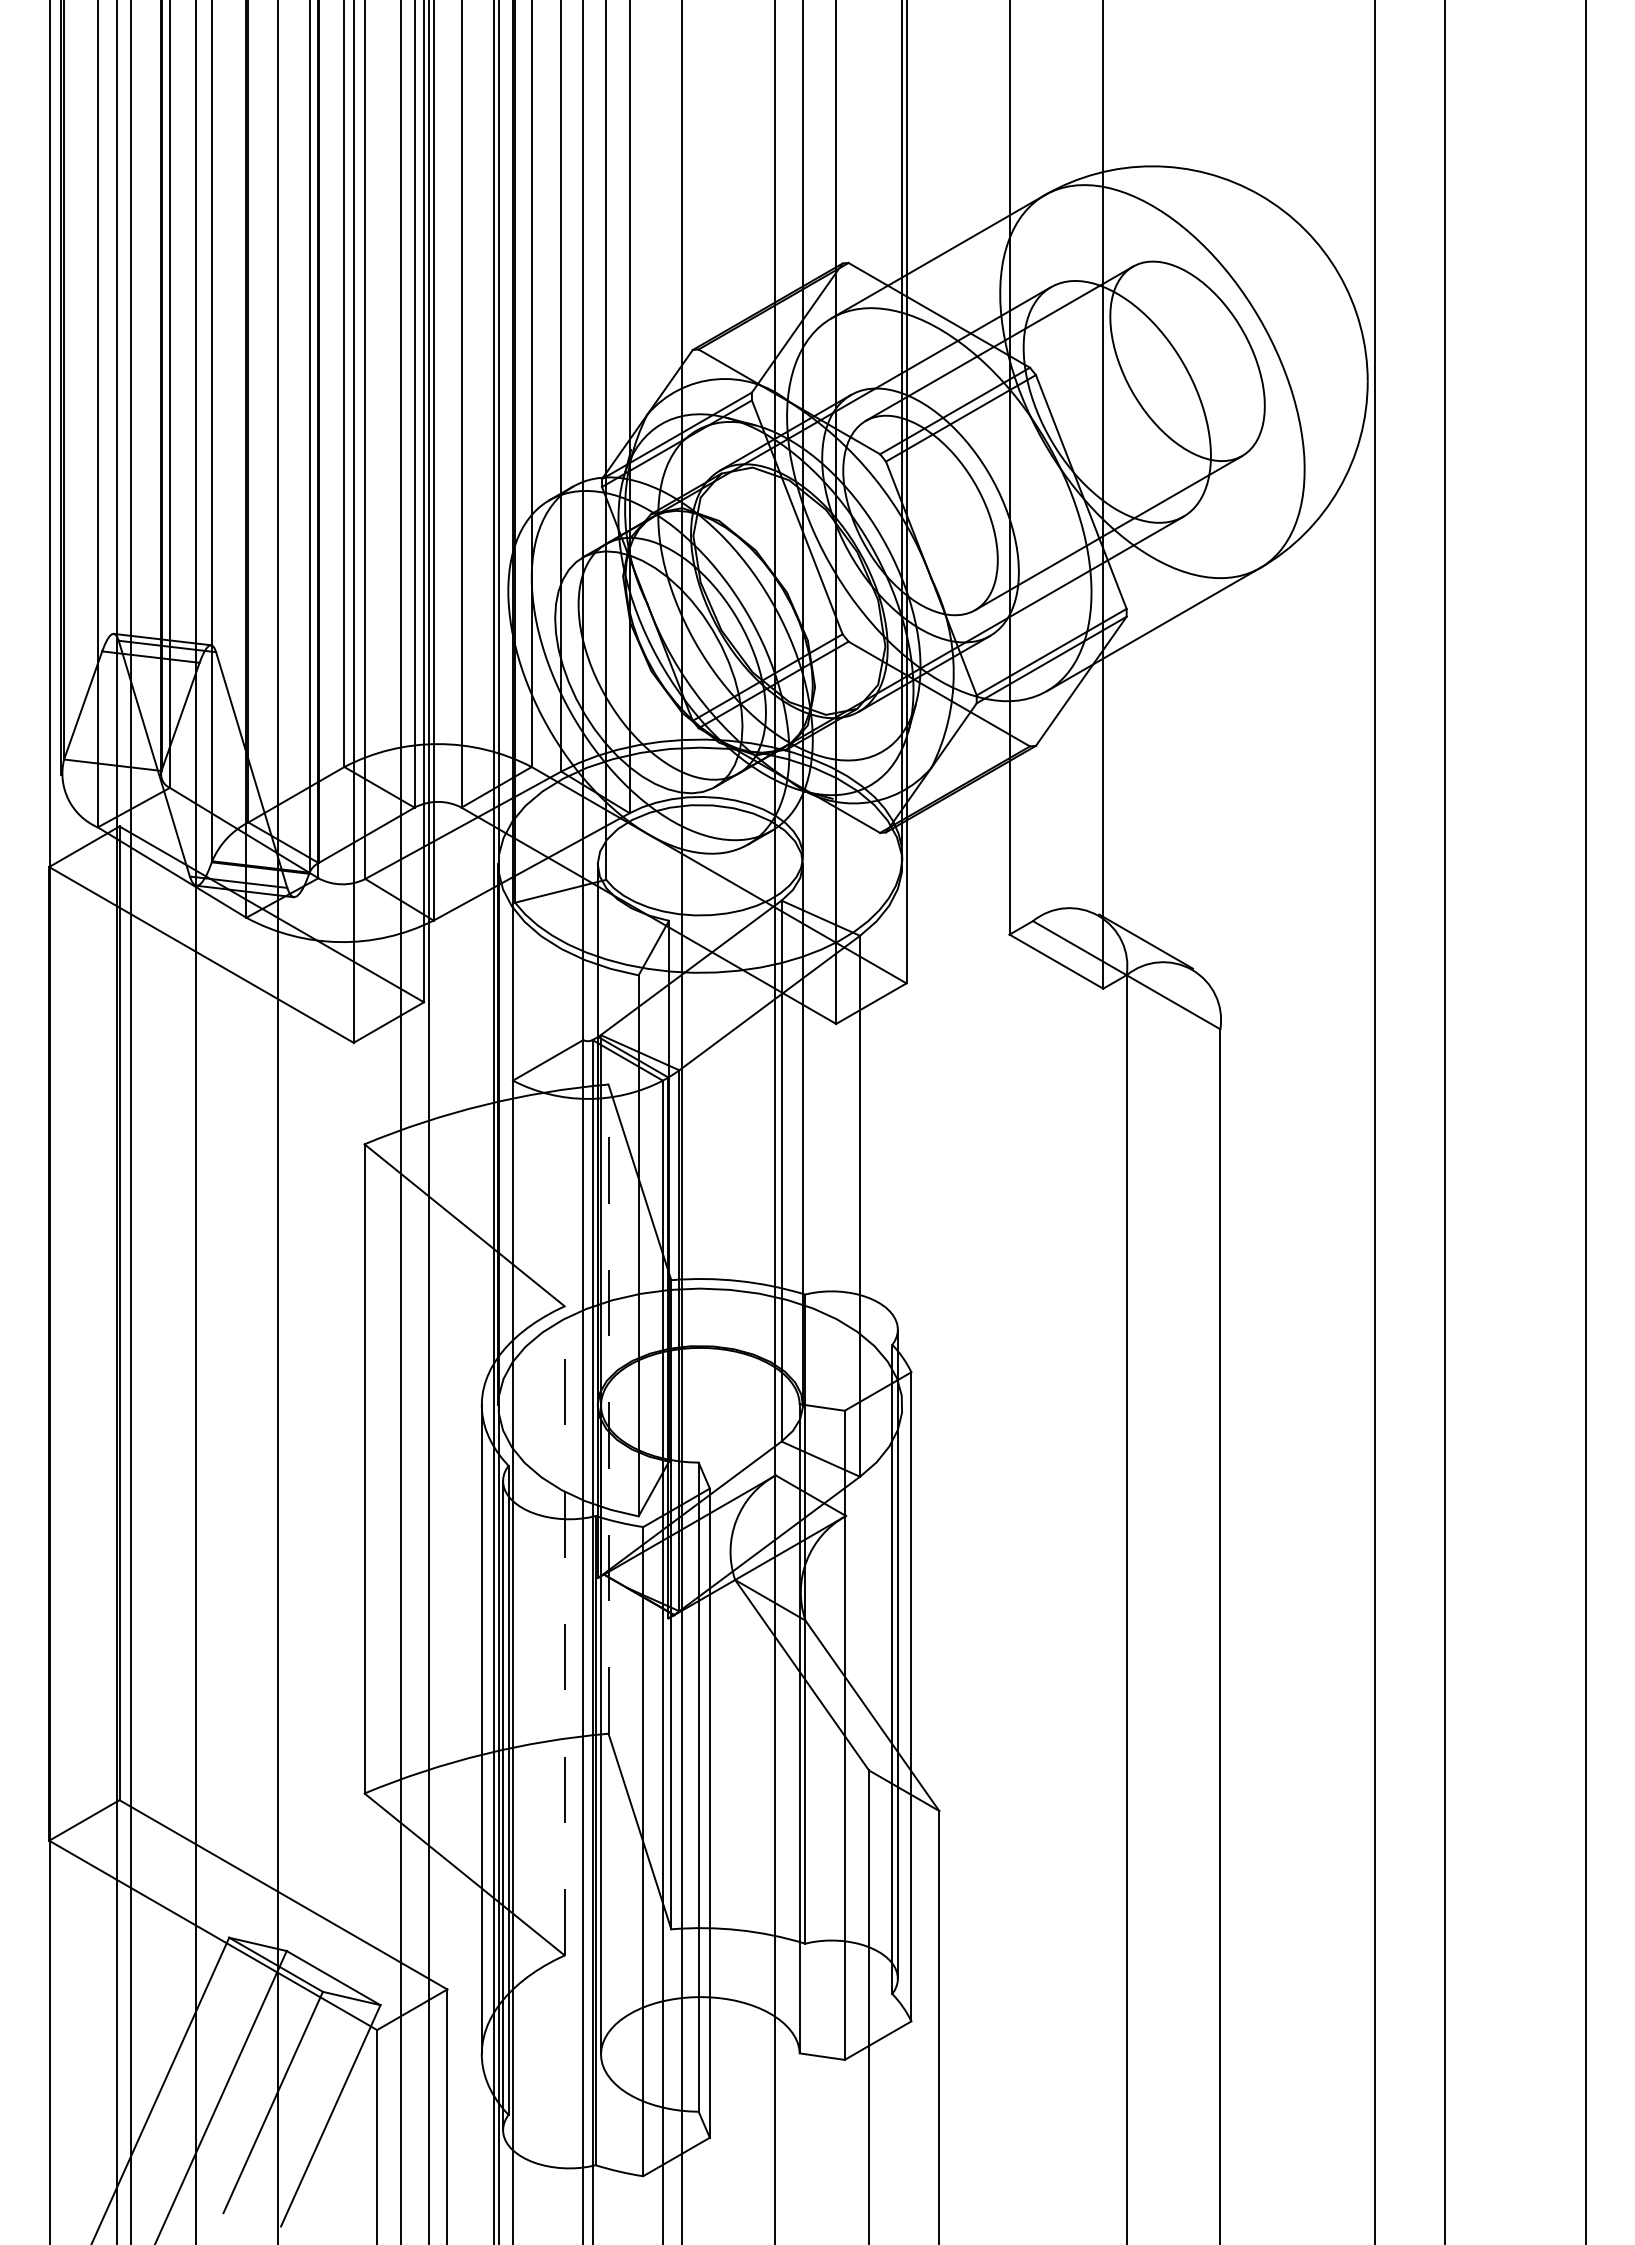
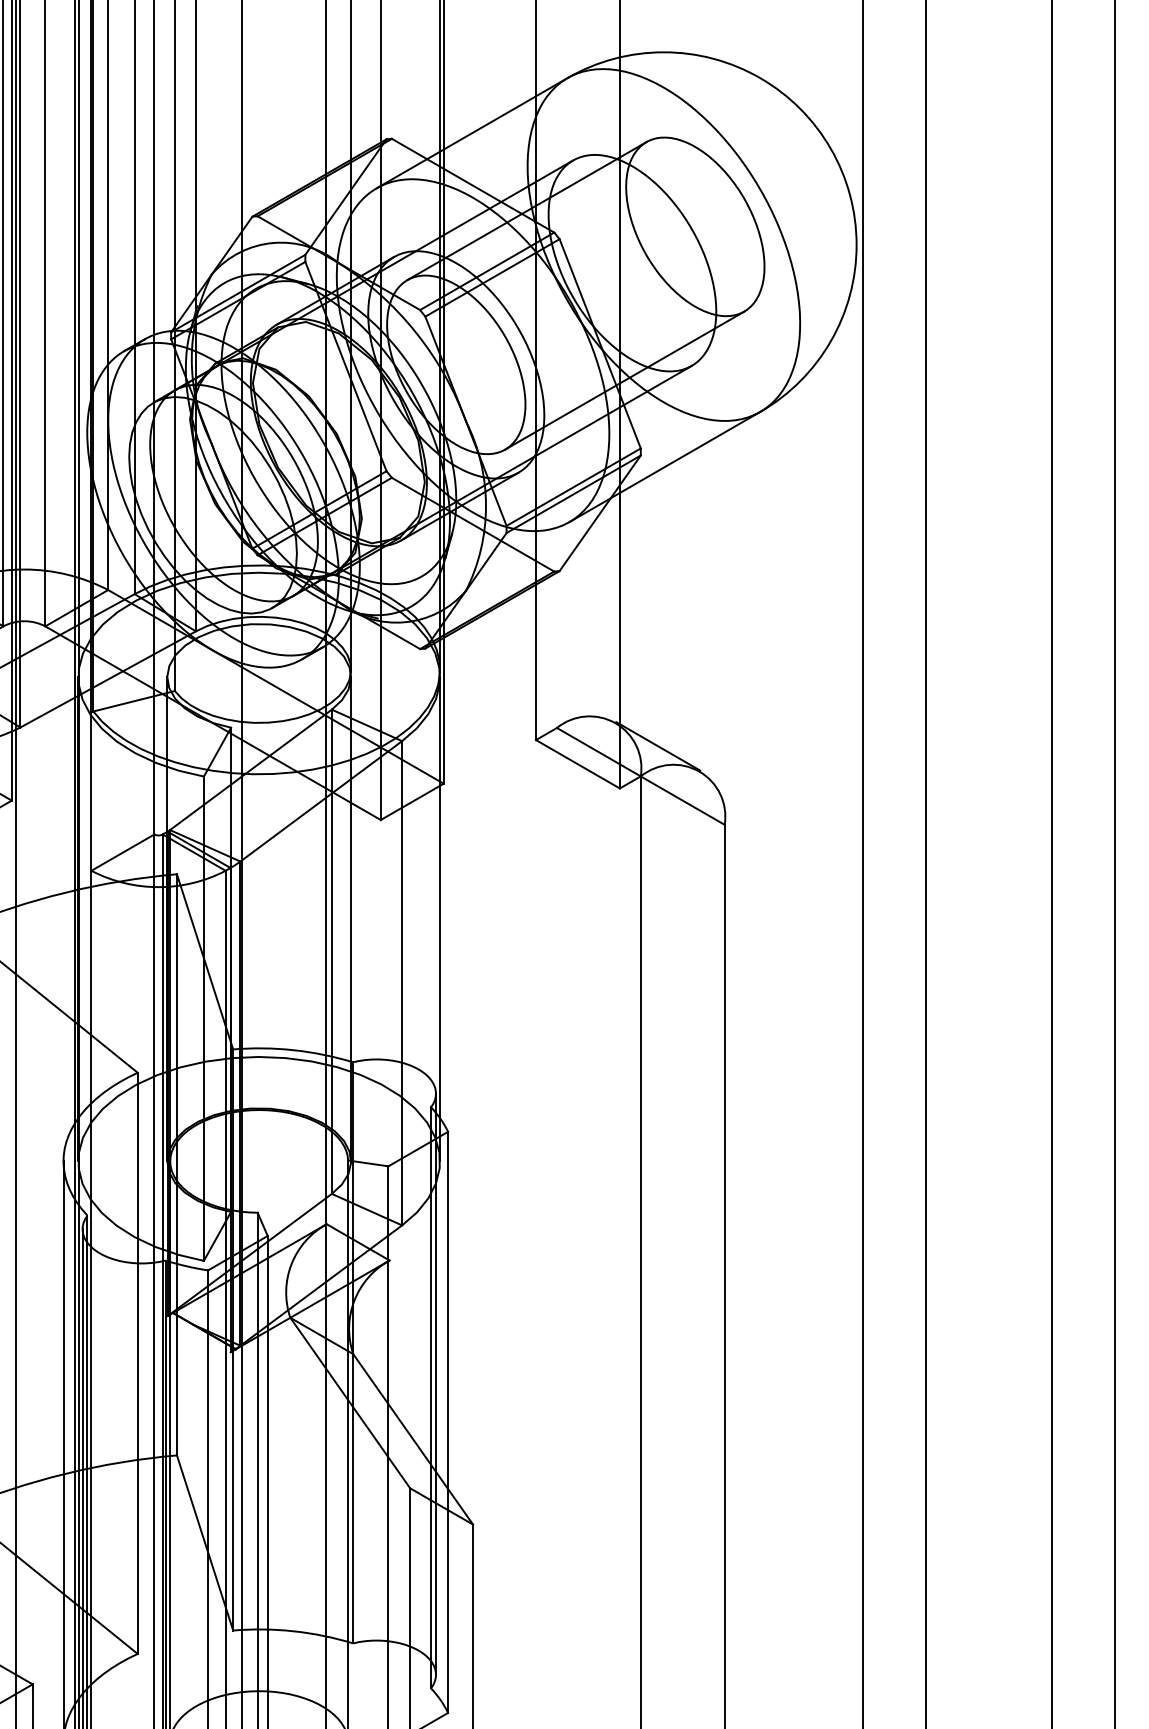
line: (902, 1134) -> (440, 918), added
line: (608, 1409) -> (176, 1165), dashed -> solid
line: (564, 1630) -> (137, 1363), dashed -> solid

